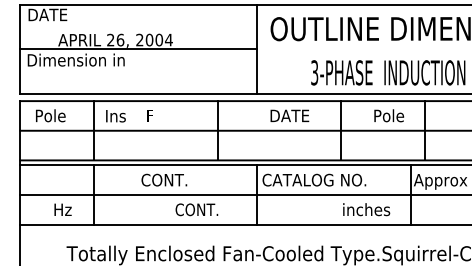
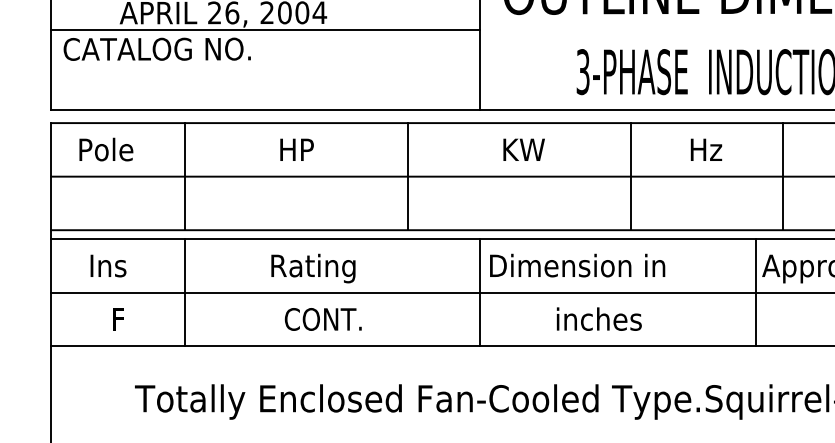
text: (78, 59) -> (156, 47), Dimension in -> CATALOG NO.
text: (156, 115) -> (297, 149), F -> HP
text: (290, 115) -> (539, 149), DATE -> KW
text: (389, 115) -> (718, 149), Pole -> Hz
text: (115, 116) -> (107, 266), moved
text: (314, 179) -> (582, 264), CATALOG NO. -> Dimension in
text: (164, 181) -> (311, 268), CONT. -> Rating
text: (62, 209) -> (127, 318), Hz -> F
text: (196, 209) -> (322, 318), moved
text: (366, 209) -> (599, 318), moved

